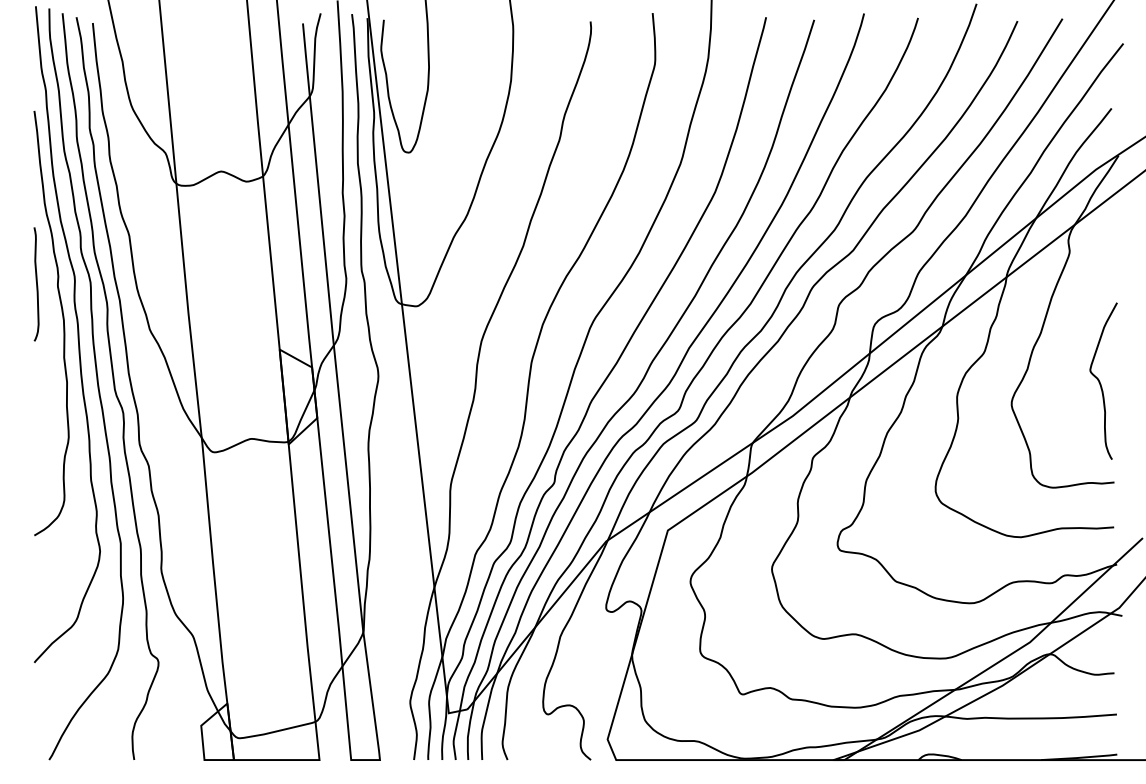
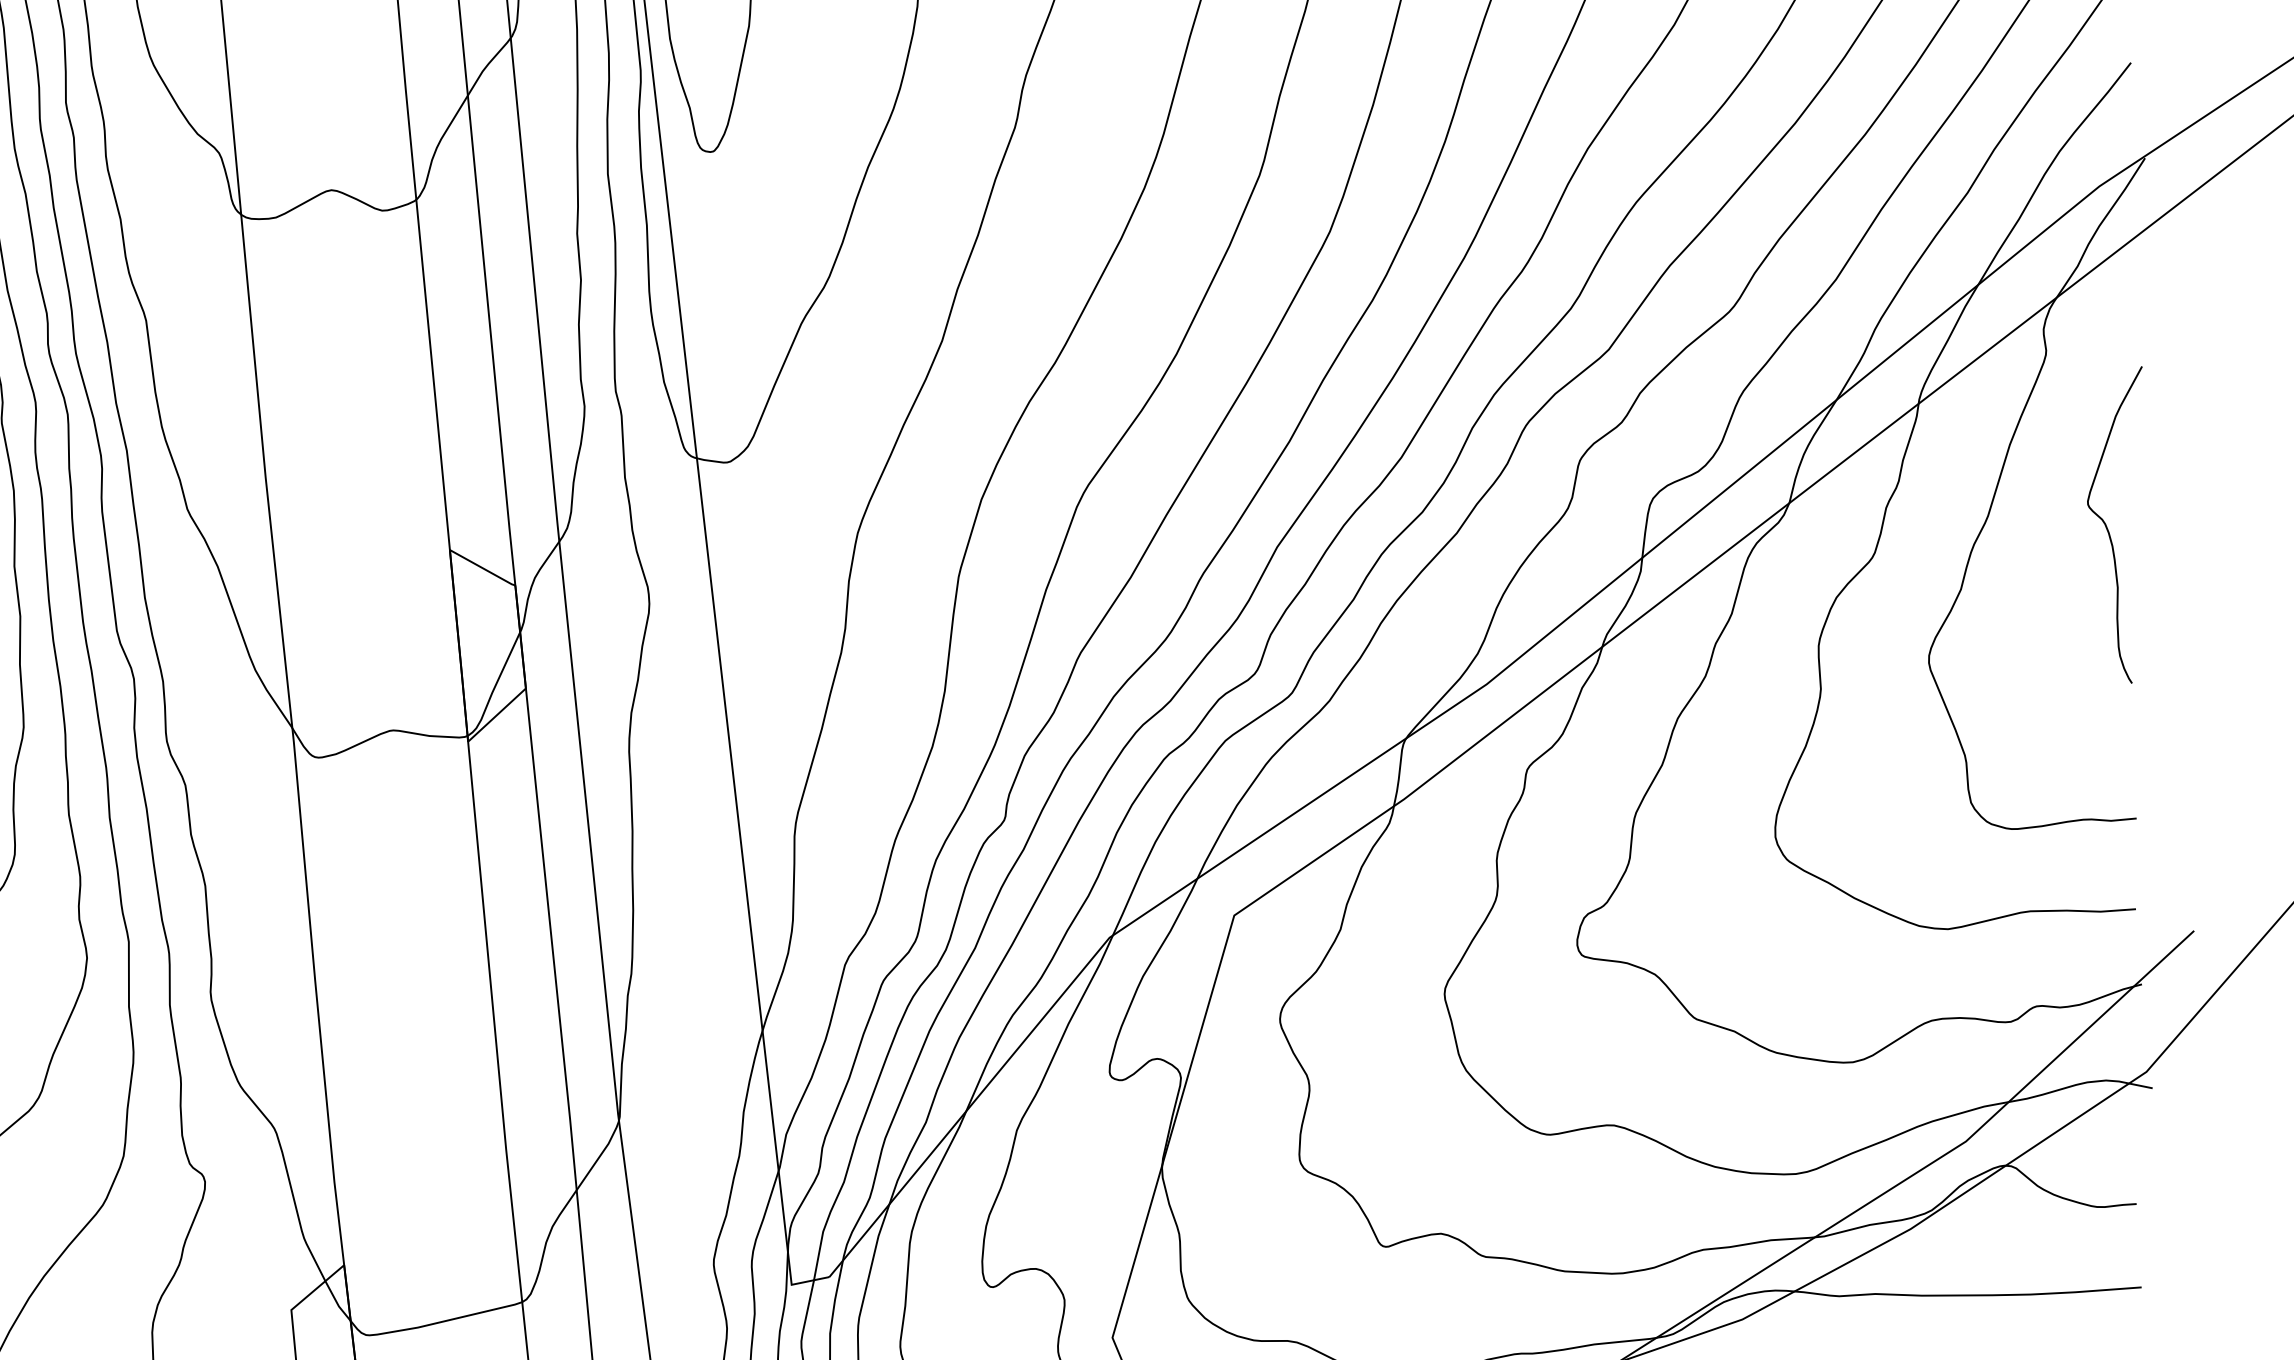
curve: (1100, 381) -> (2108, 525), moved

